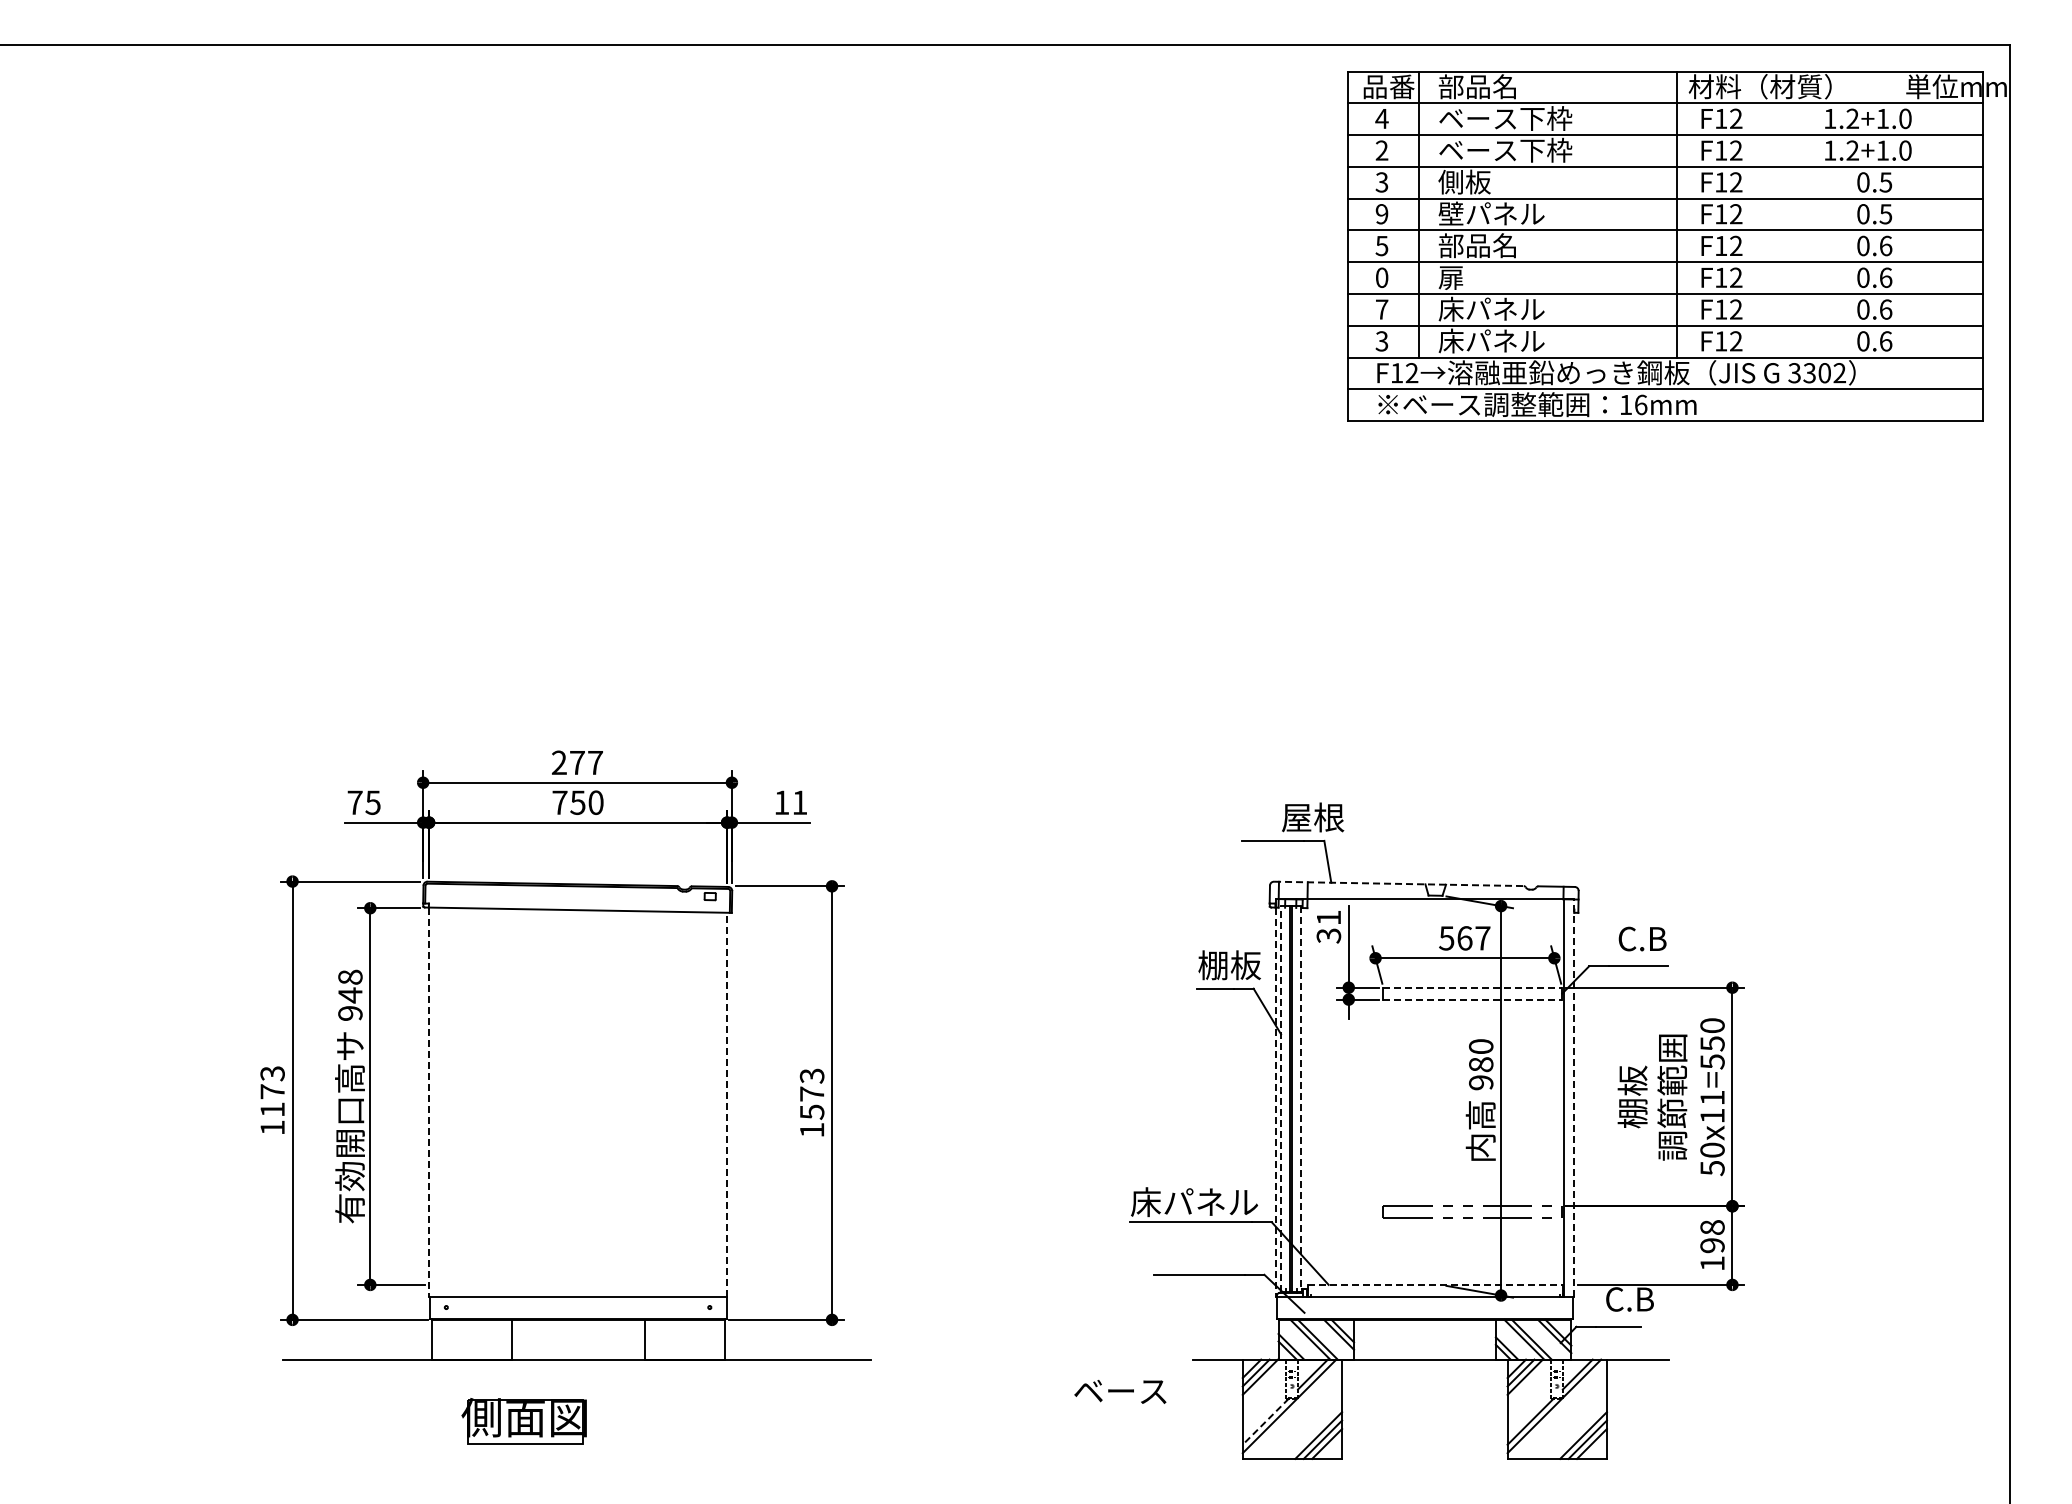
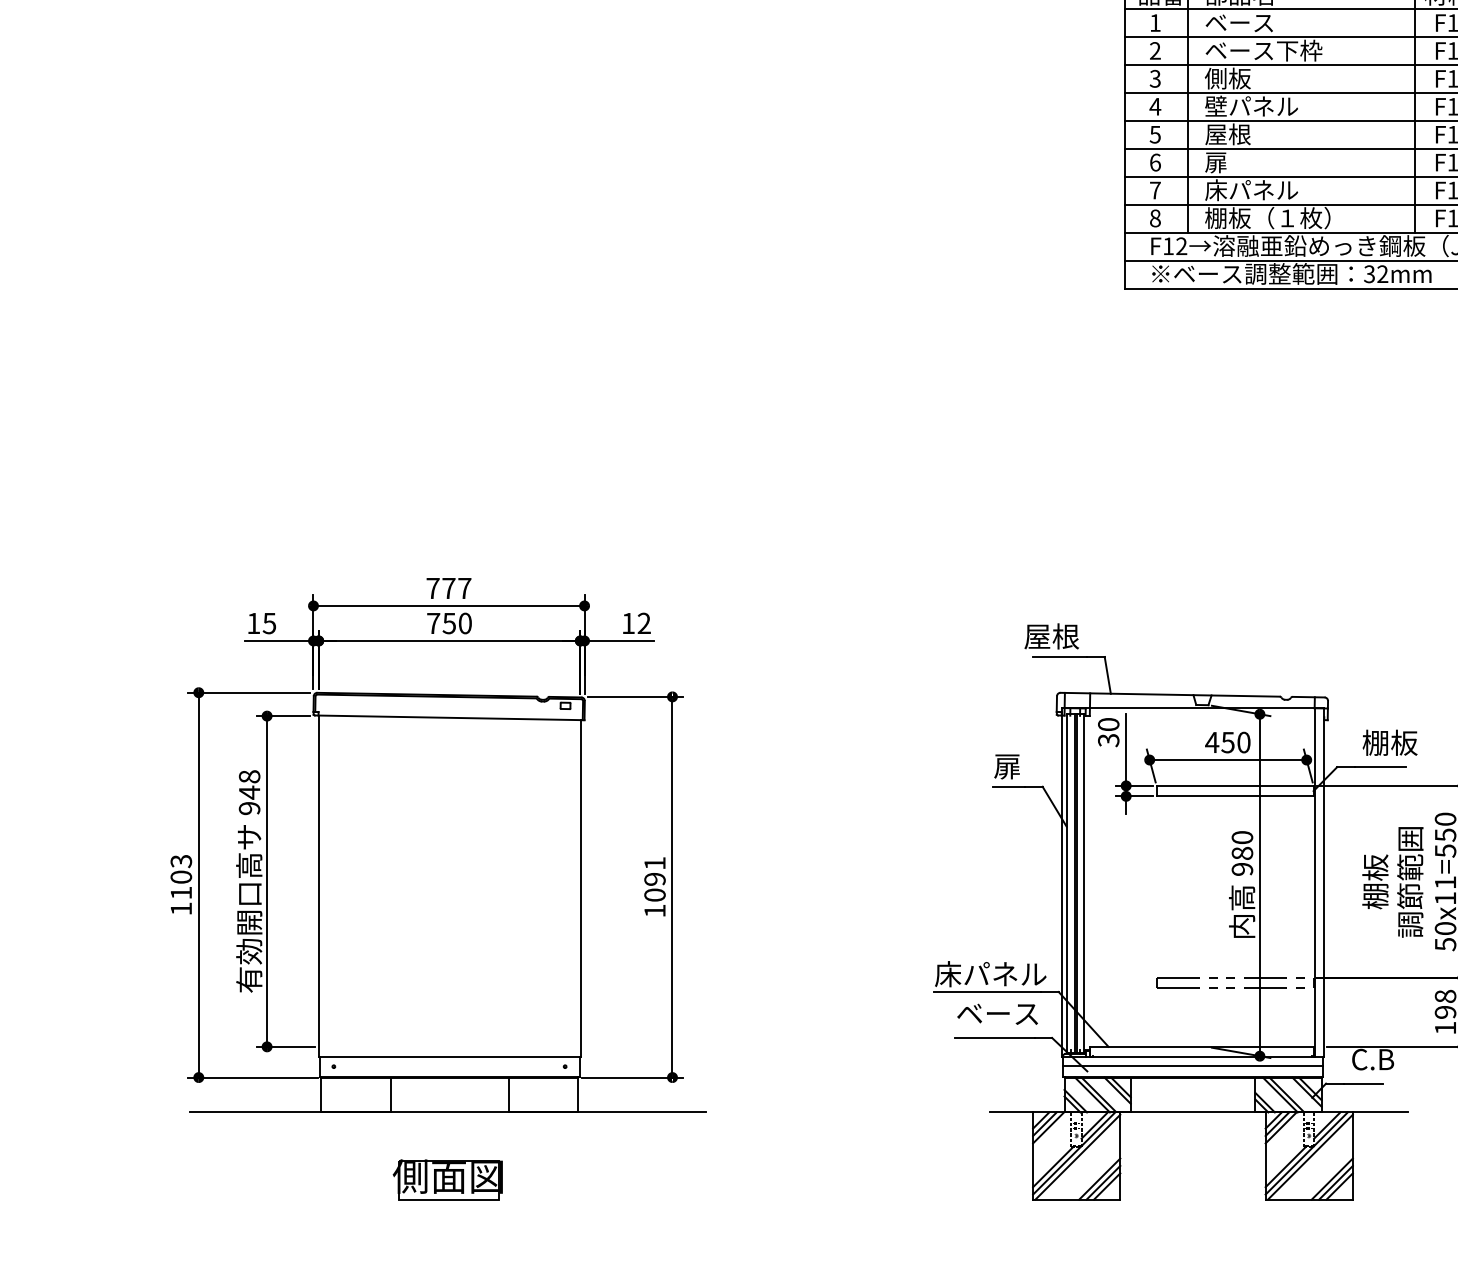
text: (1381, 118) -> (1154, 22), 4 -> 1
text: (1546, 118) -> (1299, 22), ベース下枠 -> ベース
text: (1381, 214) -> (1154, 107), 9 -> 4
text: (1476, 245) -> (1238, 134), 部品名 -> 屋根
text: (1382, 277) -> (1155, 162), 0 -> 6
text: (1509, 340) -> (1267, 217), 床パネル -> 棚板（１枚）
text: (1381, 341) -> (1154, 218), 3 -> 8
text: (1633, 404) -> (1376, 273), 16mm -> 32mm
text: (558, 762) -> (432, 588), 277 -> 777
text: (354, 802) -> (253, 623), 75 -> 15
text: (799, 802) -> (643, 623), 11 -> 12
text: (1313, 817) -> (1052, 636), moved
line: (1398, 883) -> (1169, 694), dashed -> solid
text: (1328, 917) -> (1108, 724), 31 -> 30
text: (1464, 938) -> (1227, 742), 567 -> 450
text: (1649, 938) -> (1390, 742), C.B -> 棚板
text: (1229, 965) -> (1021, 766), 棚板 -> 扉
line: (1473, 987) -> (1235, 785), dashed -> solid
line: (1473, 999) -> (1235, 796), dashed -> solid
text: (272, 1091) -> (181, 877), 1173 -> 1103
text: (811, 1093) -> (654, 878), 1573 -> 1091
line: (1281, 1098) -> (1067, 883), dashed -> solid
line: (1573, 1098) -> (1323, 883), dashed -> solid
line: (1301, 1099) -> (1084, 884), dashed -> solid
line: (429, 1102) -> (319, 886), dashed -> solid
line: (1275, 1102) -> (1061, 886), dashed -> solid
line: (727, 1104) -> (580, 888), dashed -> solid
line: (1435, 1284) -> (1202, 1046), dashed -> solid
line: (1424, 1306) -> (1192, 1065), added
text: (1120, 1391) -> (997, 1013), moved
line: (1293, 1410) -> (1077, 1157), added
line: (1558, 1410) -> (1310, 1157), added
part: (523, 1421) -> (447, 1179), moved
line: (1265, 1421) -> (1053, 1166), dashed -> solid

